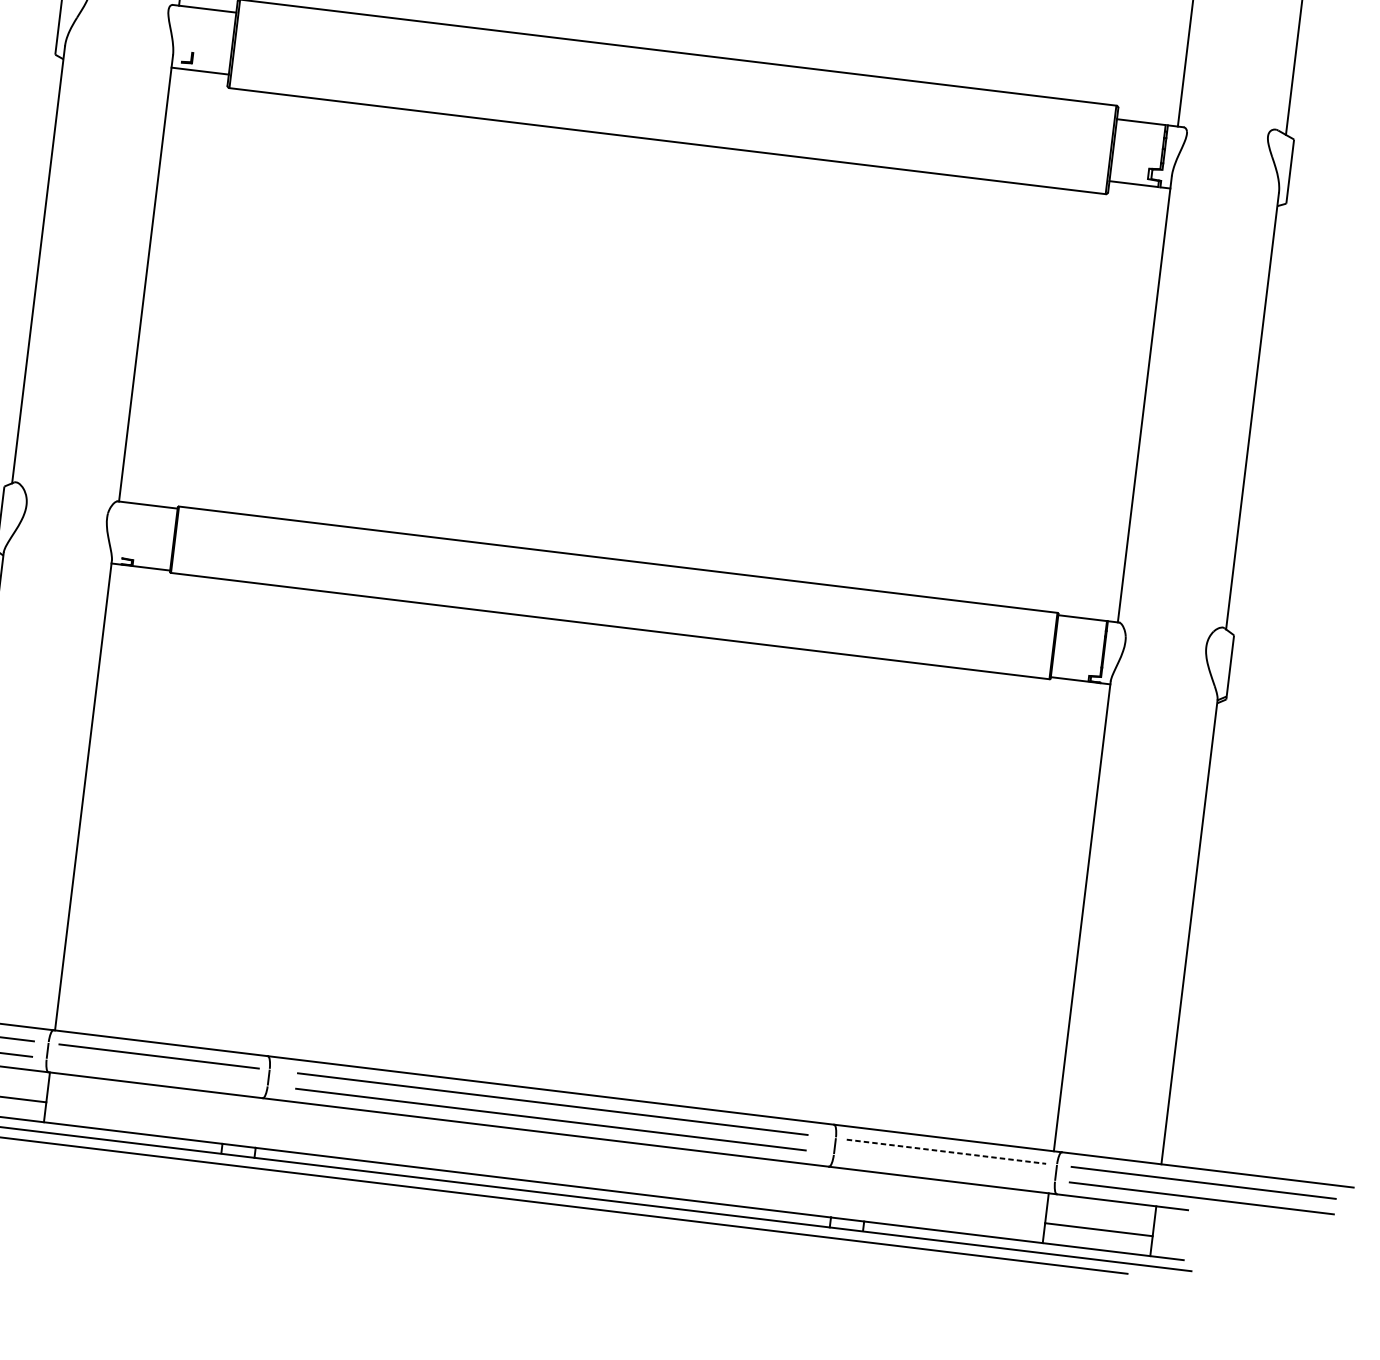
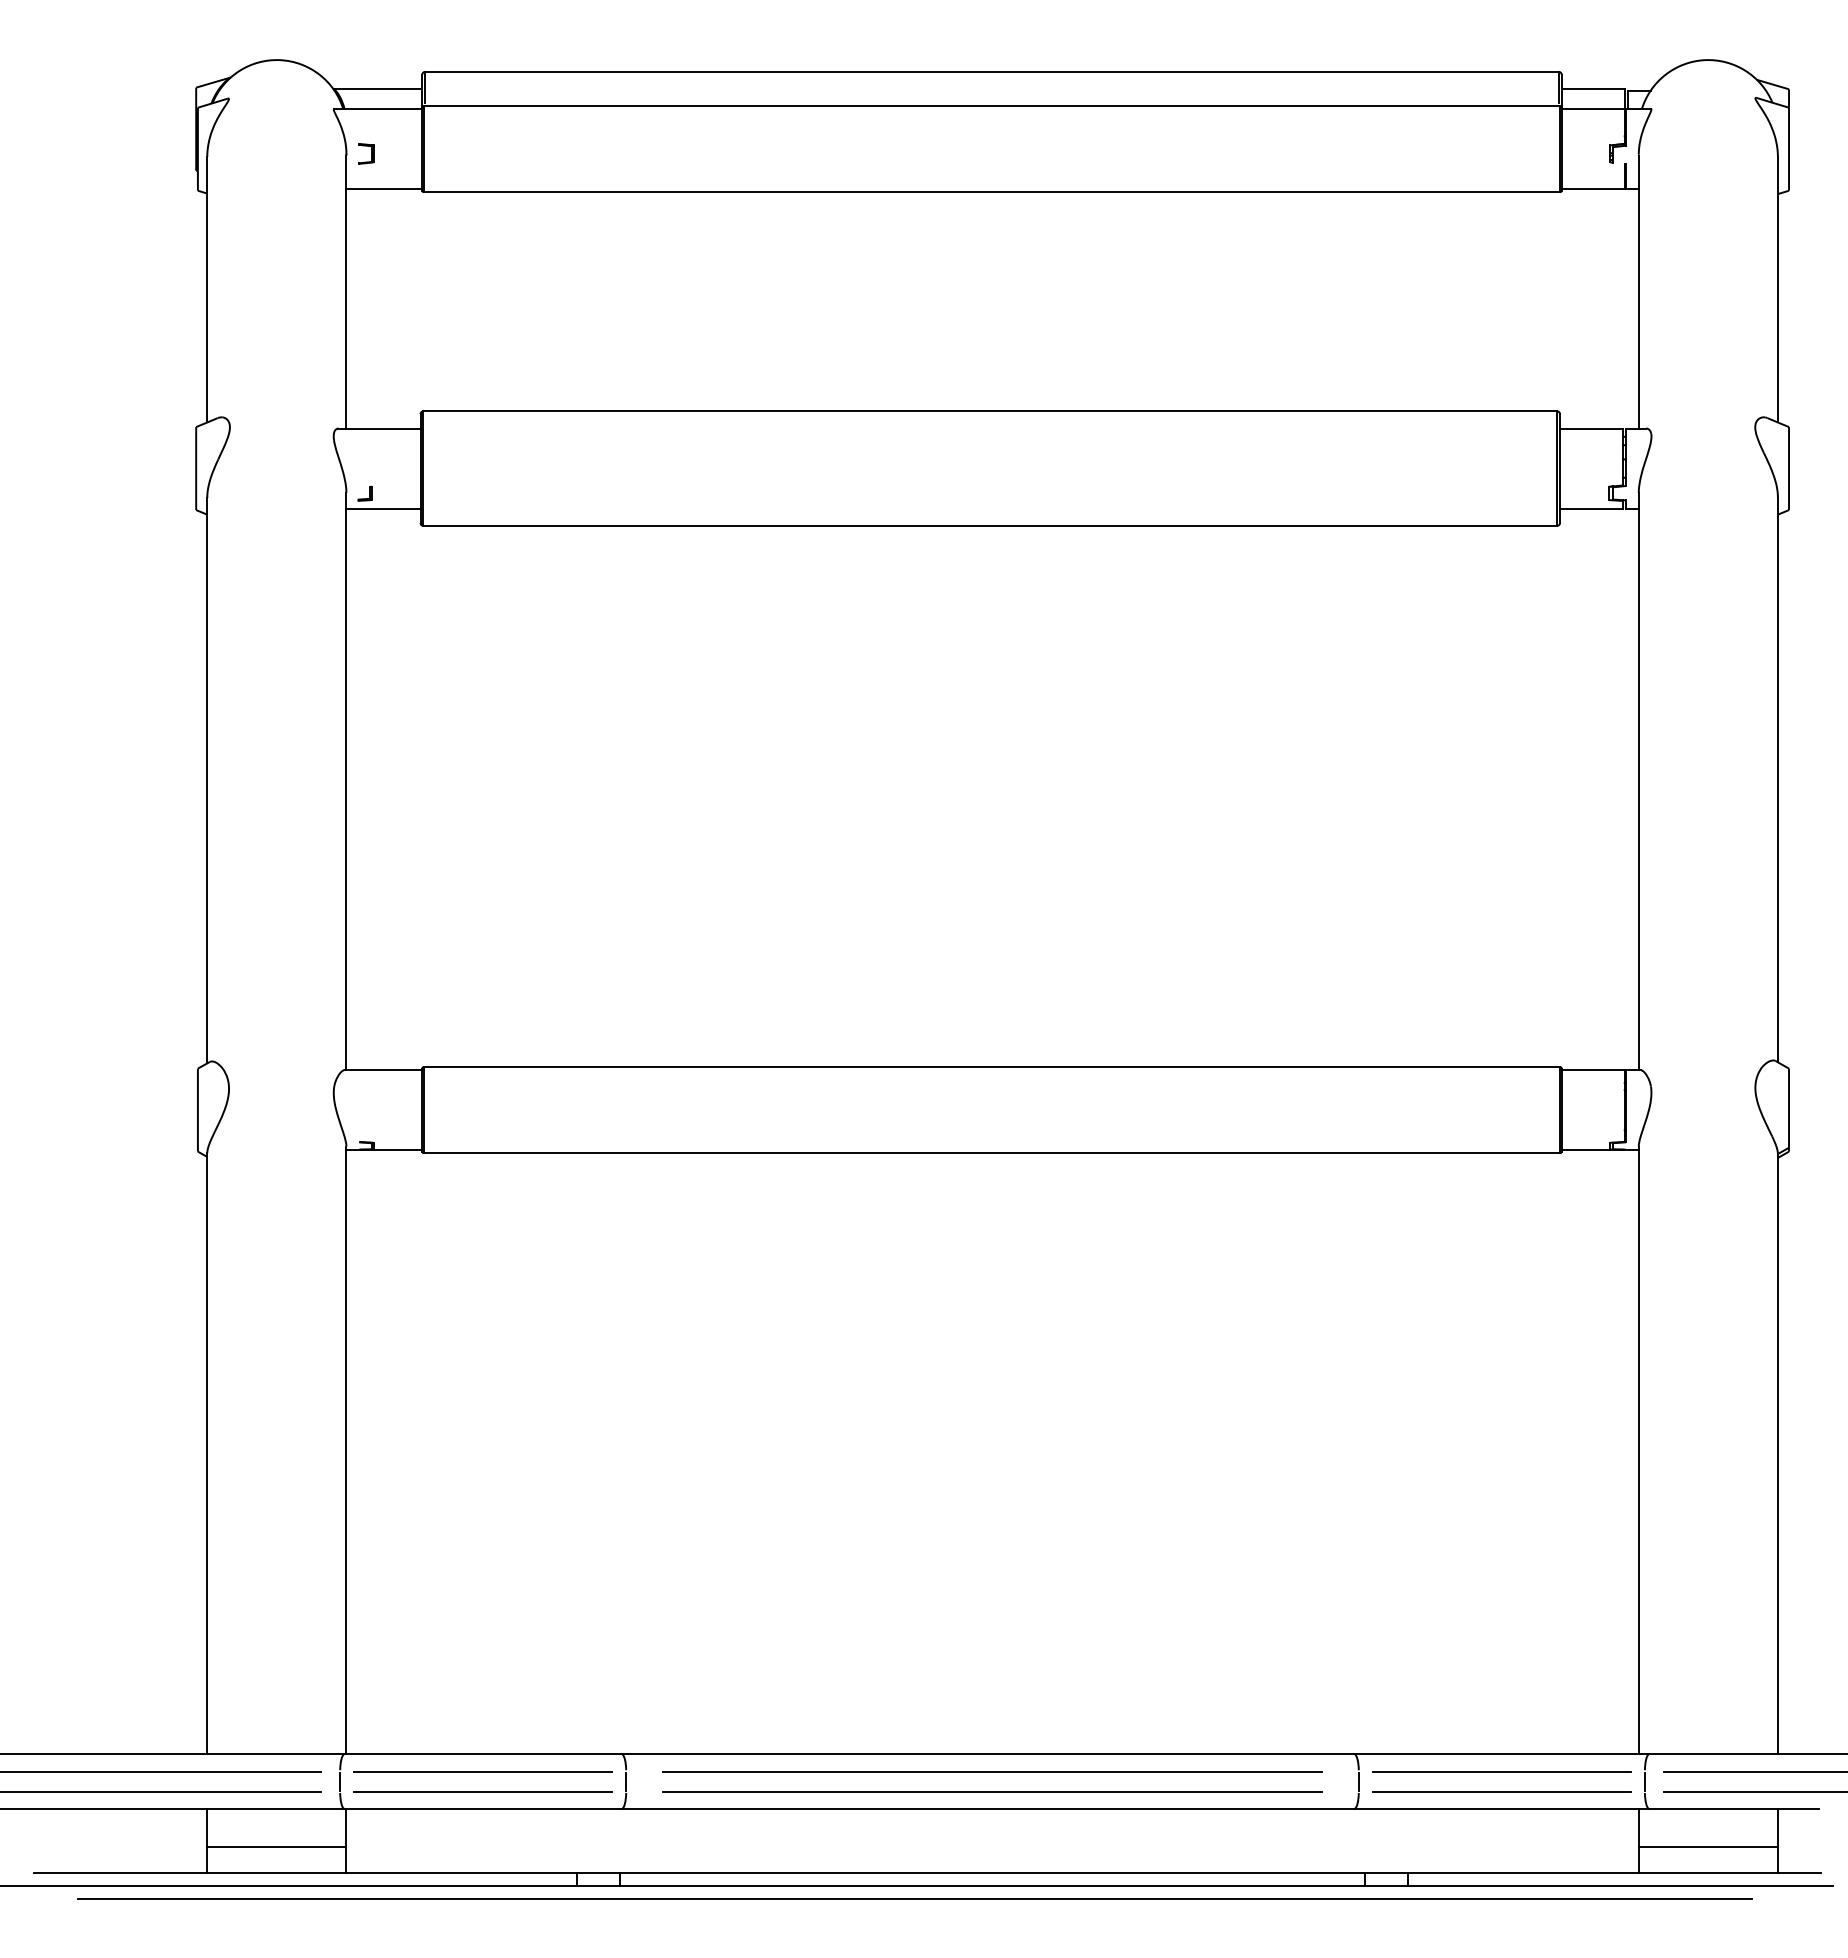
line: (157, 1071) -> (483, 1791), added
line: (946, 1151) -> (1501, 1771), dashed -> solid
line: (944, 1167) -> (1501, 1791), added

